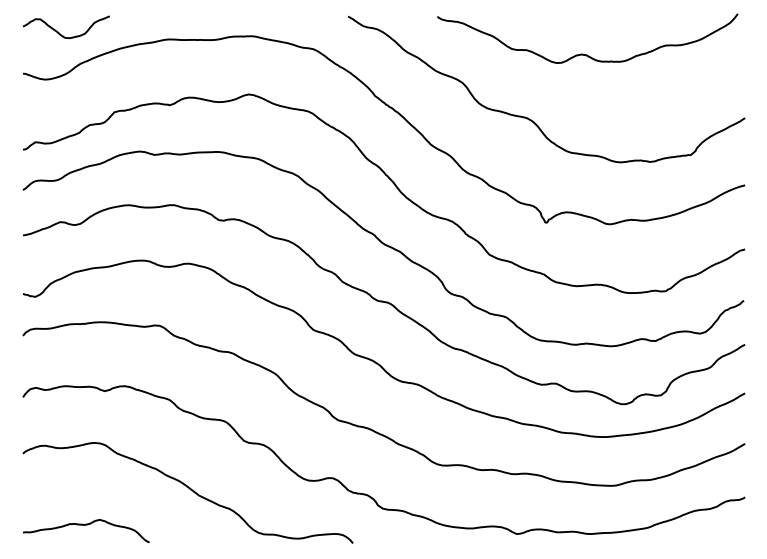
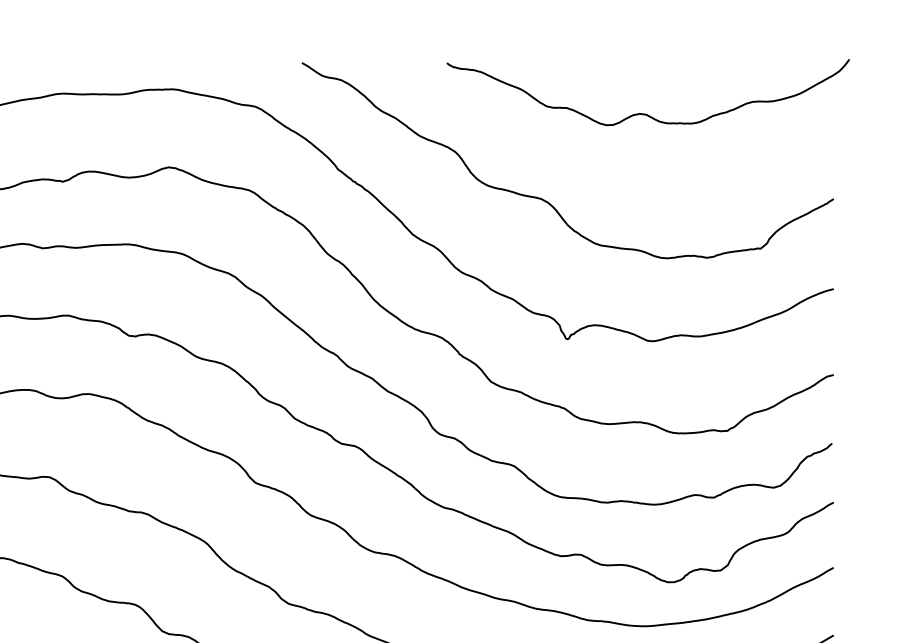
curve: (583, 53) -> (642, 112), moved

